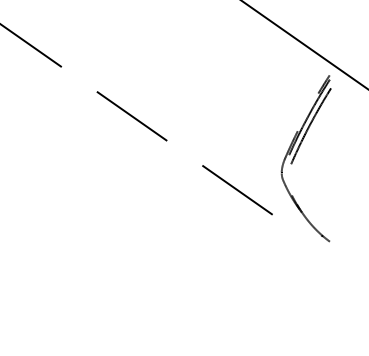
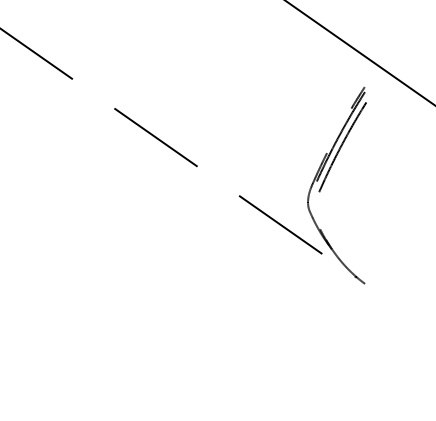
part: (296, 154) -> (325, 180), moved

